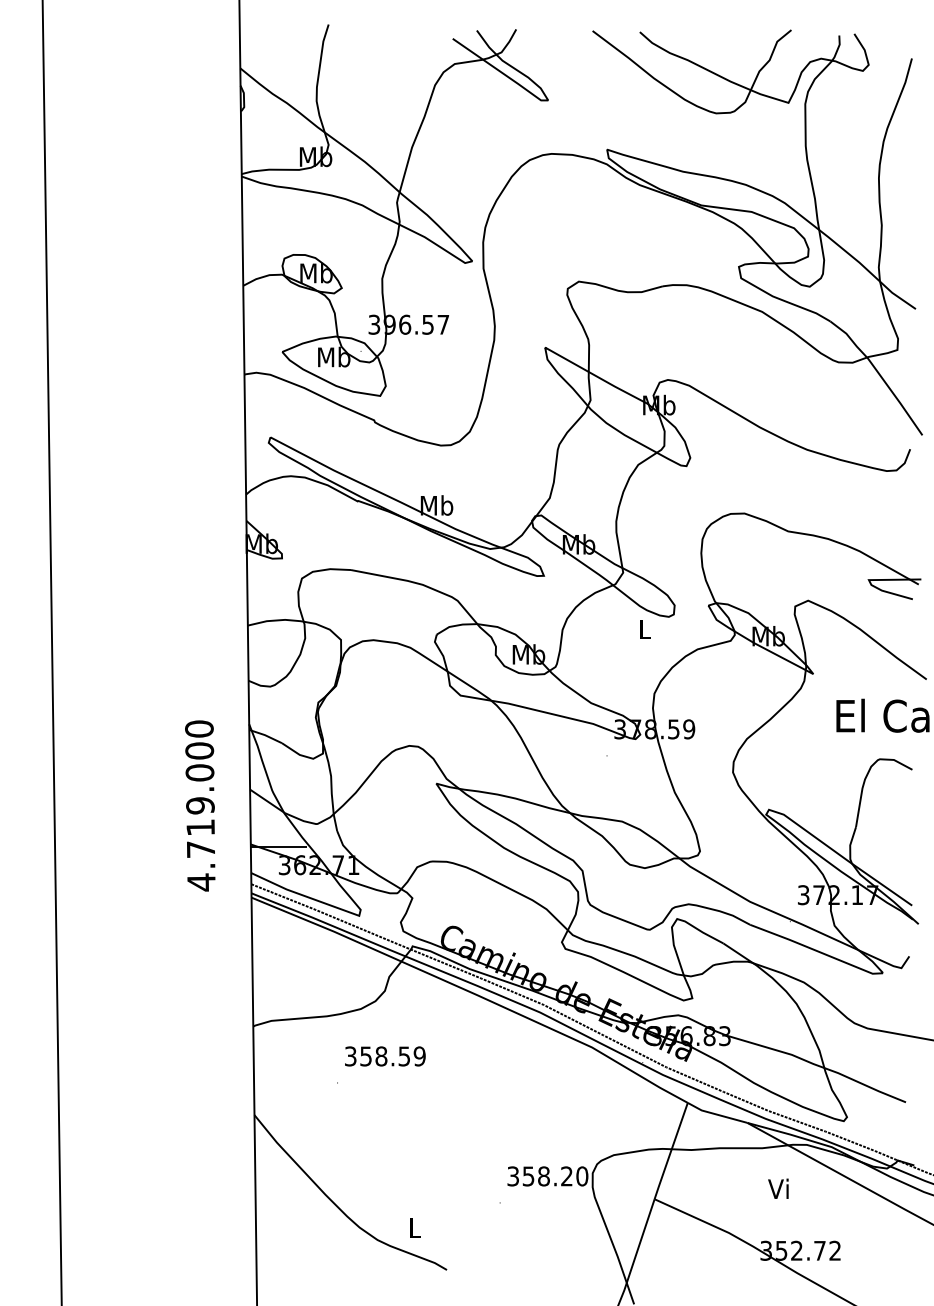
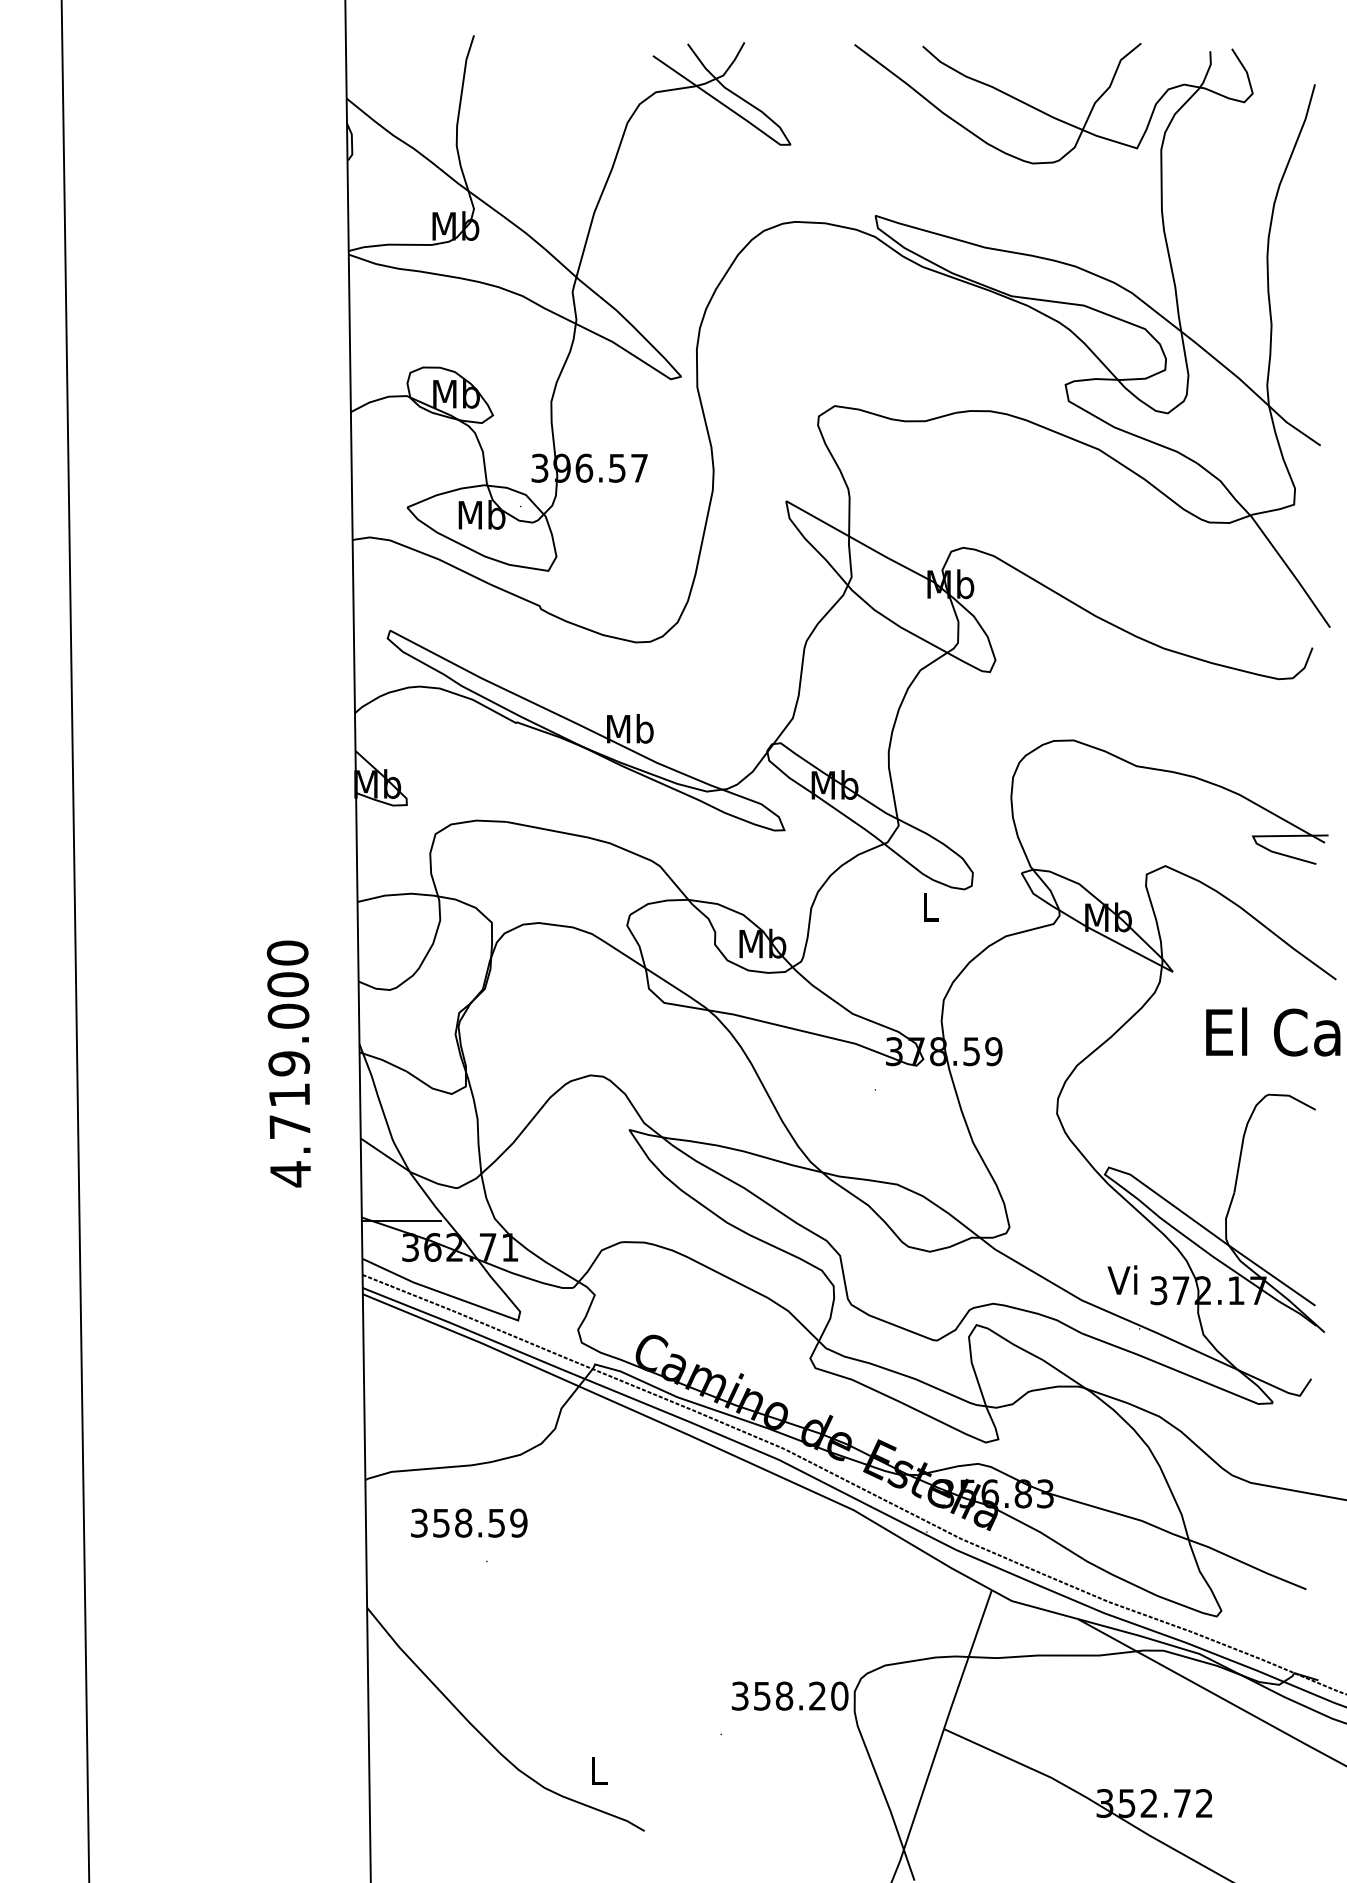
text: (200, 805) -> (289, 1063), moved
text: (385, 1056) -> (469, 1523), moved
text: (778, 1188) -> (1122, 1279), moved

